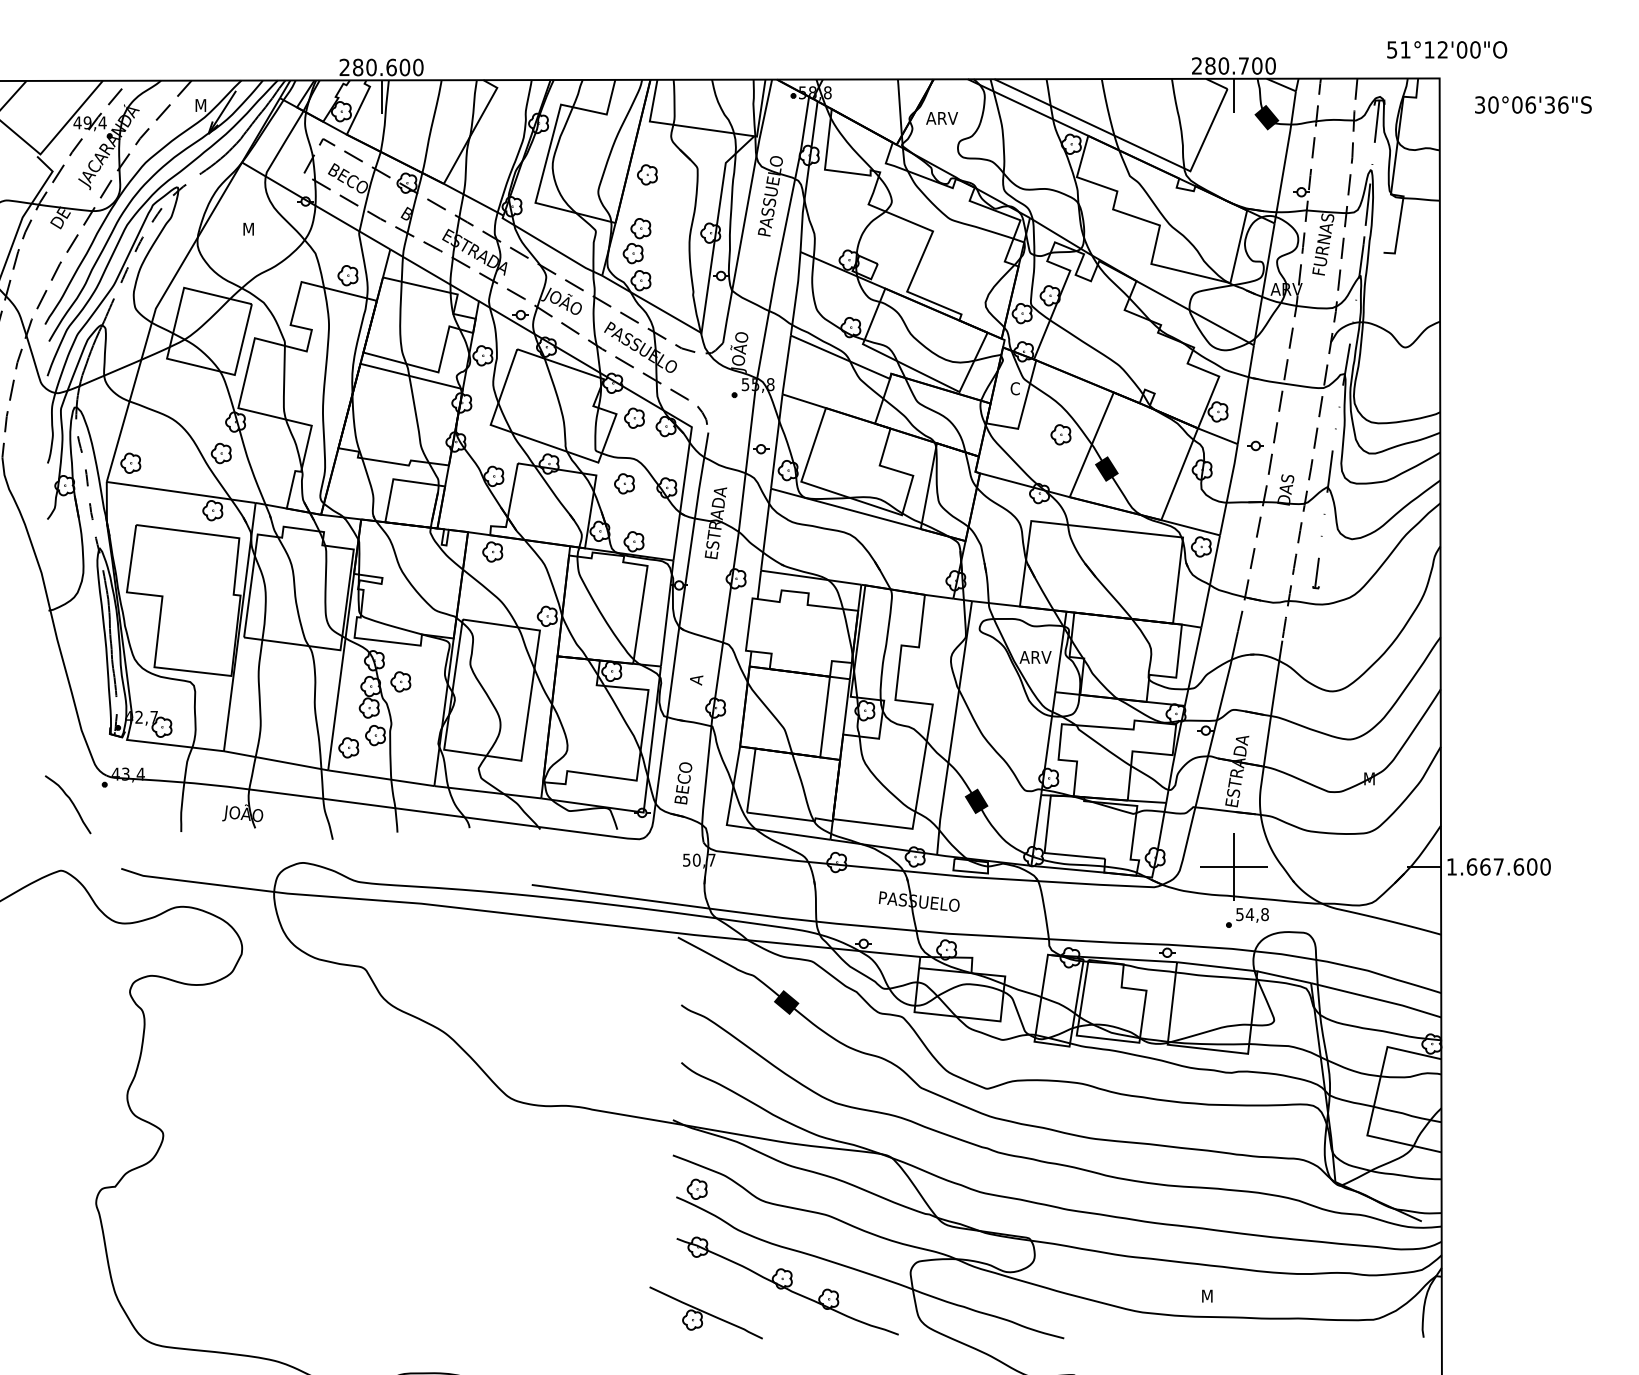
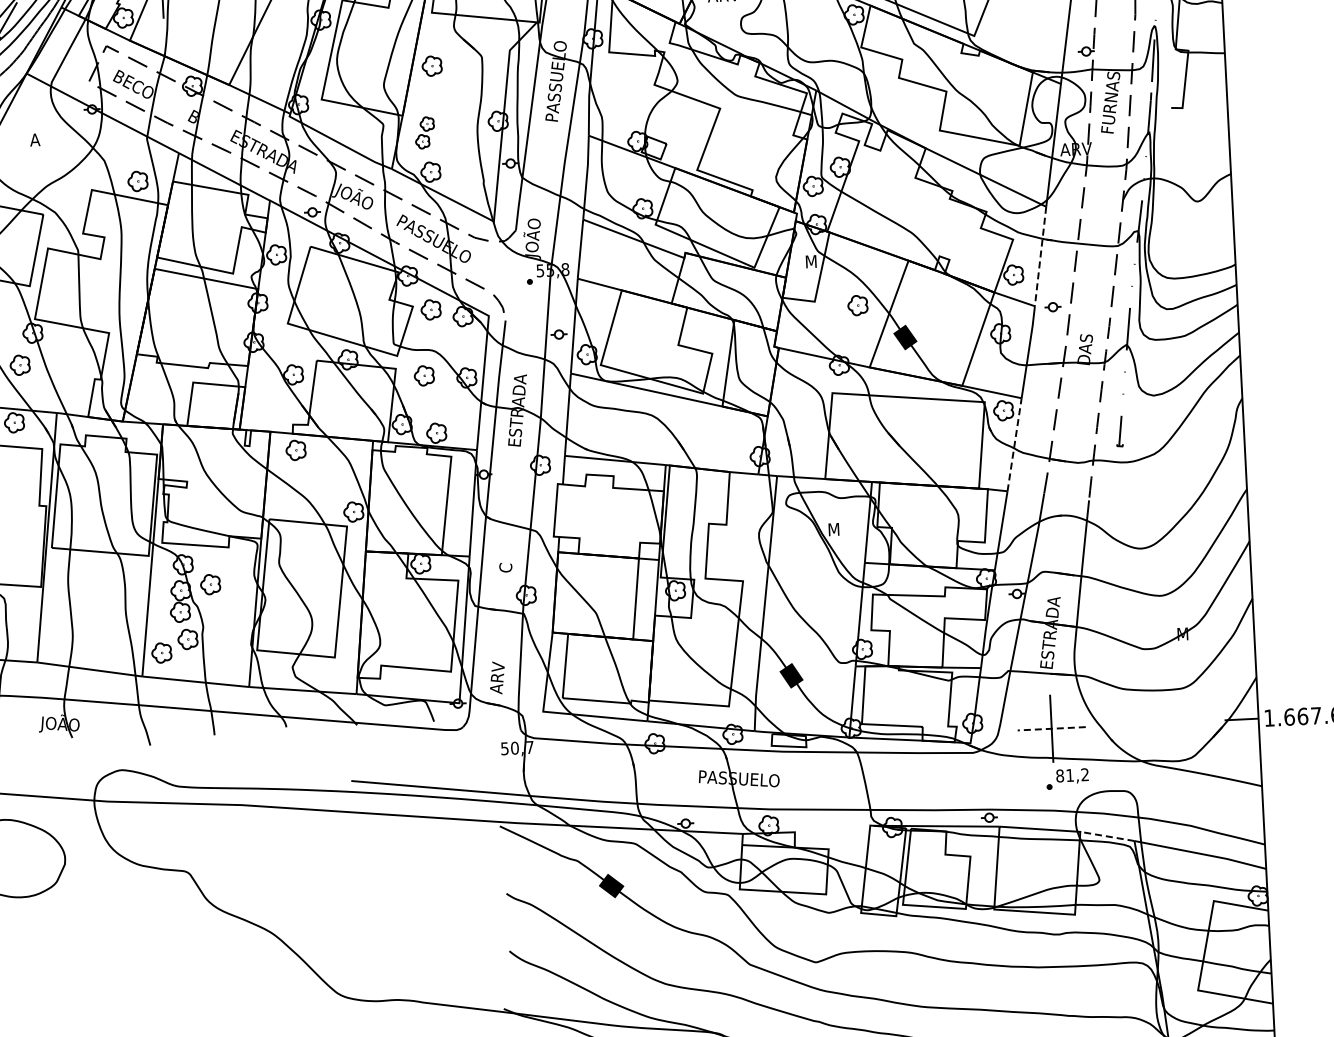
text: (247, 228) -> (35, 139), M -> A
part: (636, 241) -> (424, 133), size x0.7
text: (1015, 388) -> (810, 261), C -> M
line: (1245, 395) -> (1040, 257), solid -> dashed
line: (1210, 581) -> (1014, 444), solid -> dashed
text: (1035, 657) -> (843, 529), ARV -> M
text: (696, 679) -> (505, 567), A -> C
text: (683, 783) -> (497, 672), BECO -> ARV
line: (1233, 867) -> (1051, 729), solid -> dashed
text: (1252, 914) -> (1072, 775), 54,8 -> 81,2
line: (1283, 977) -> (1106, 836), solid -> dashed

